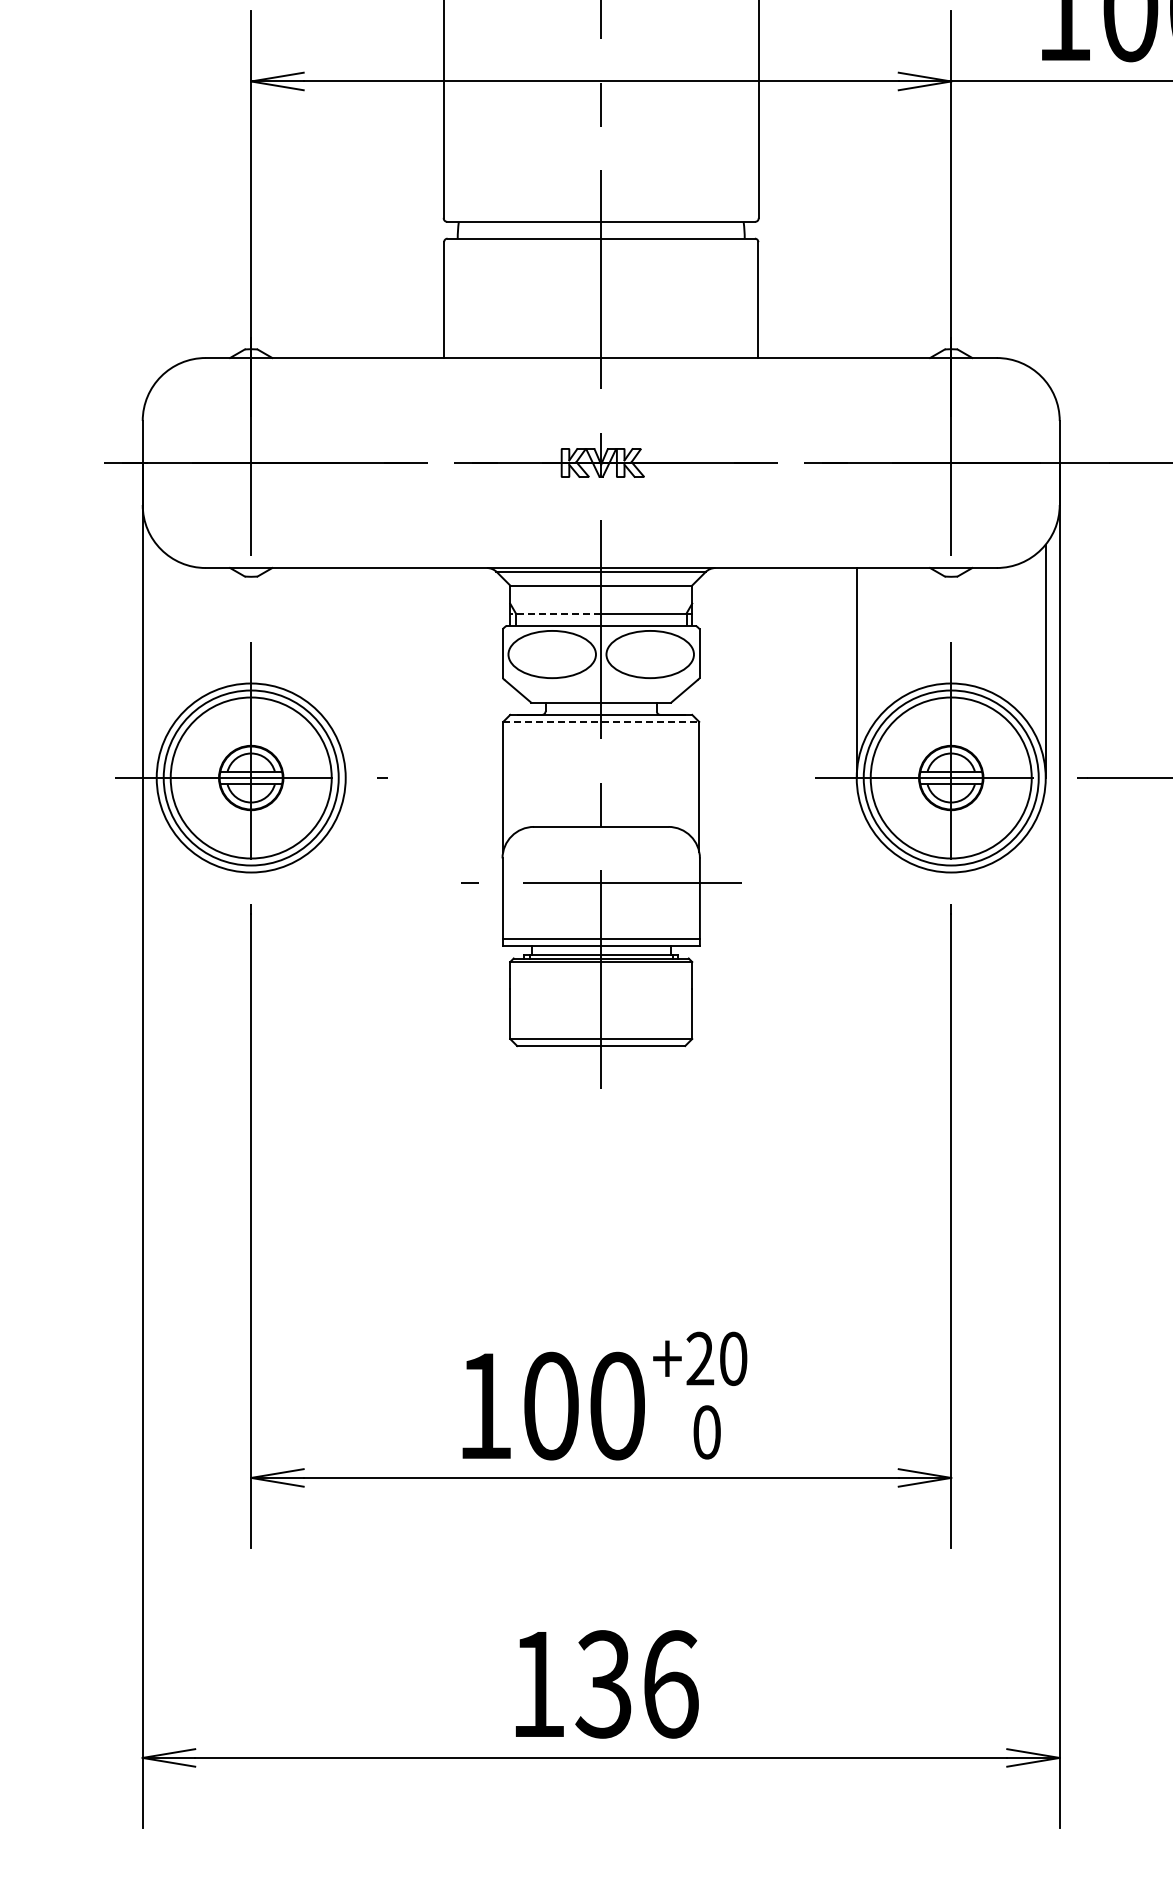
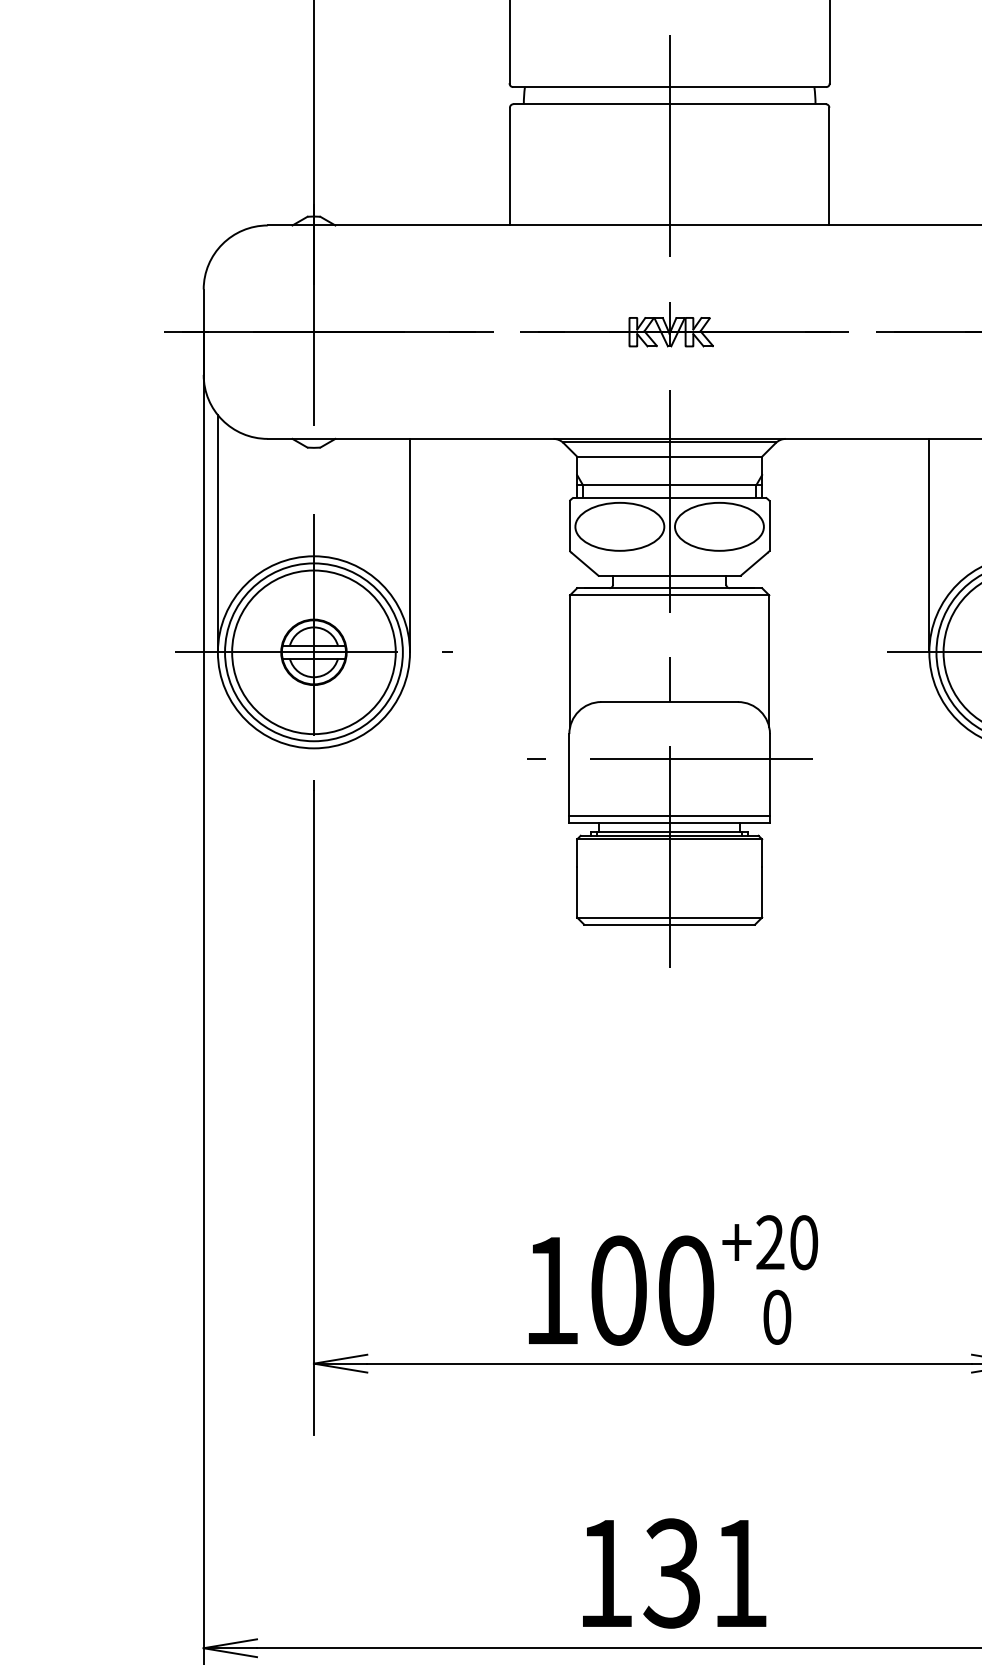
line: (555, 613) -> (623, 485), dashed -> solid
line: (156, 661) -> (217, 533), added
line: (345, 673) -> (409, 546), added
line: (601, 721) -> (669, 594), dashed -> solid
text: (671, 1684) -> (741, 1573), 136 -> 131

